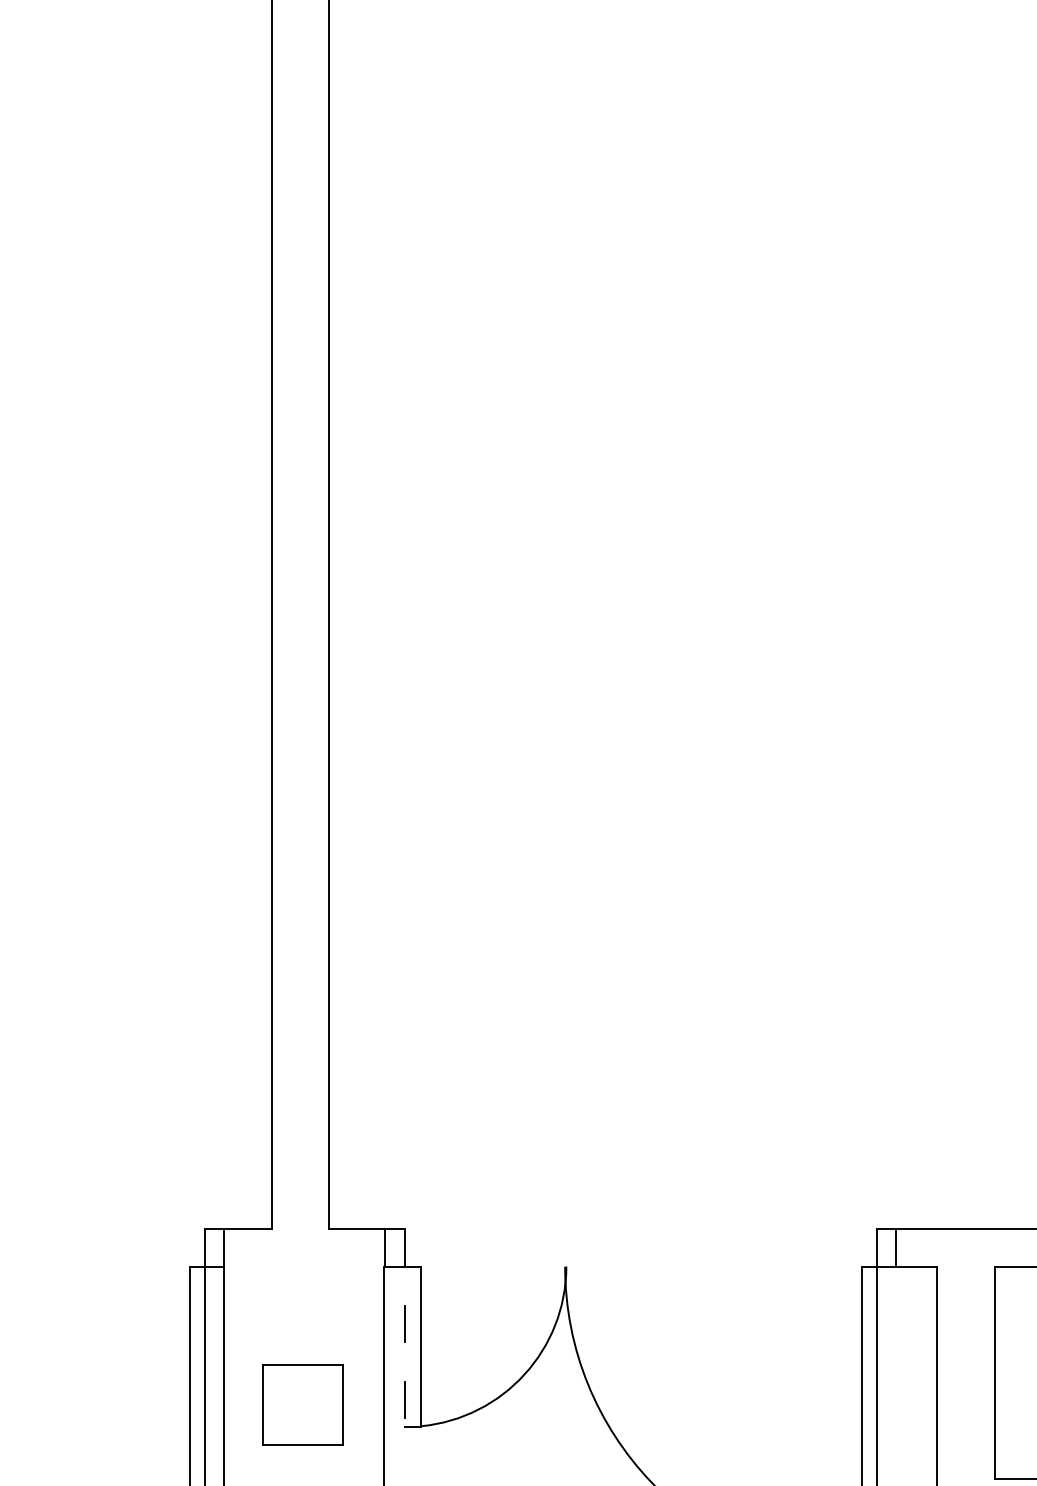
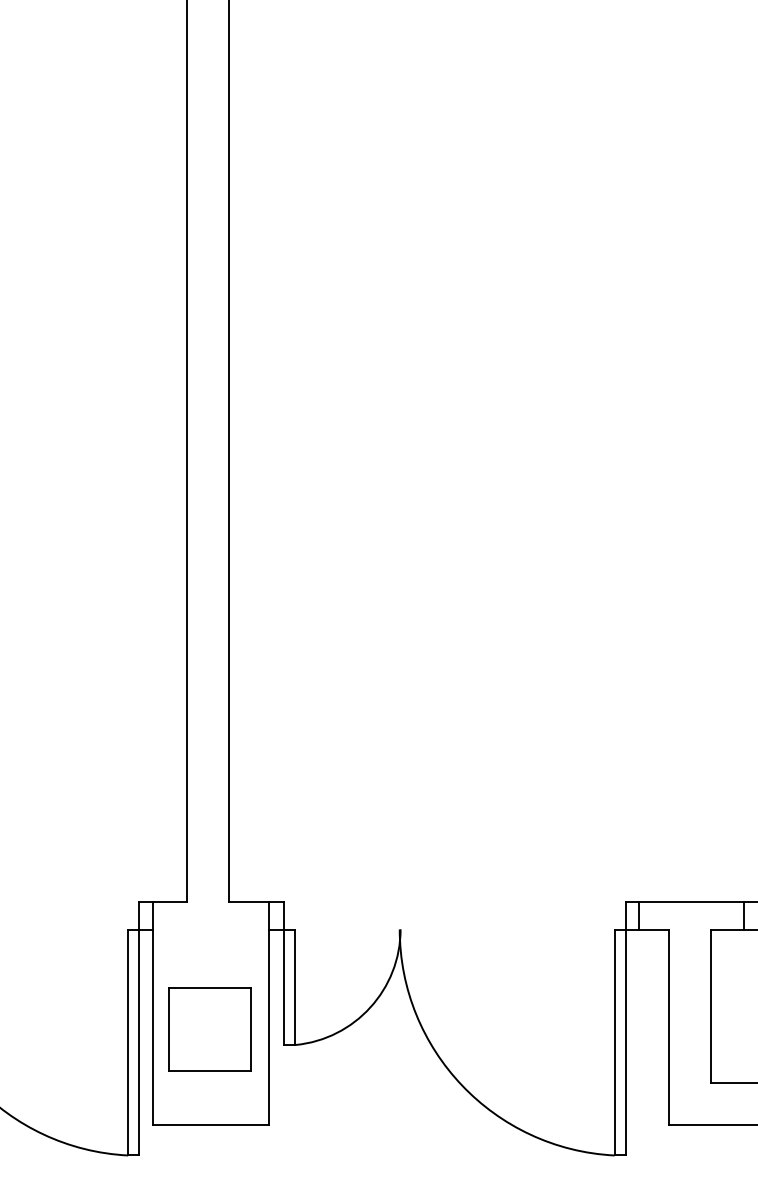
line: (406, 1327) -> (284, 973), dashed -> solid
part: (302, 1404) -> (209, 1029), size x1.43

